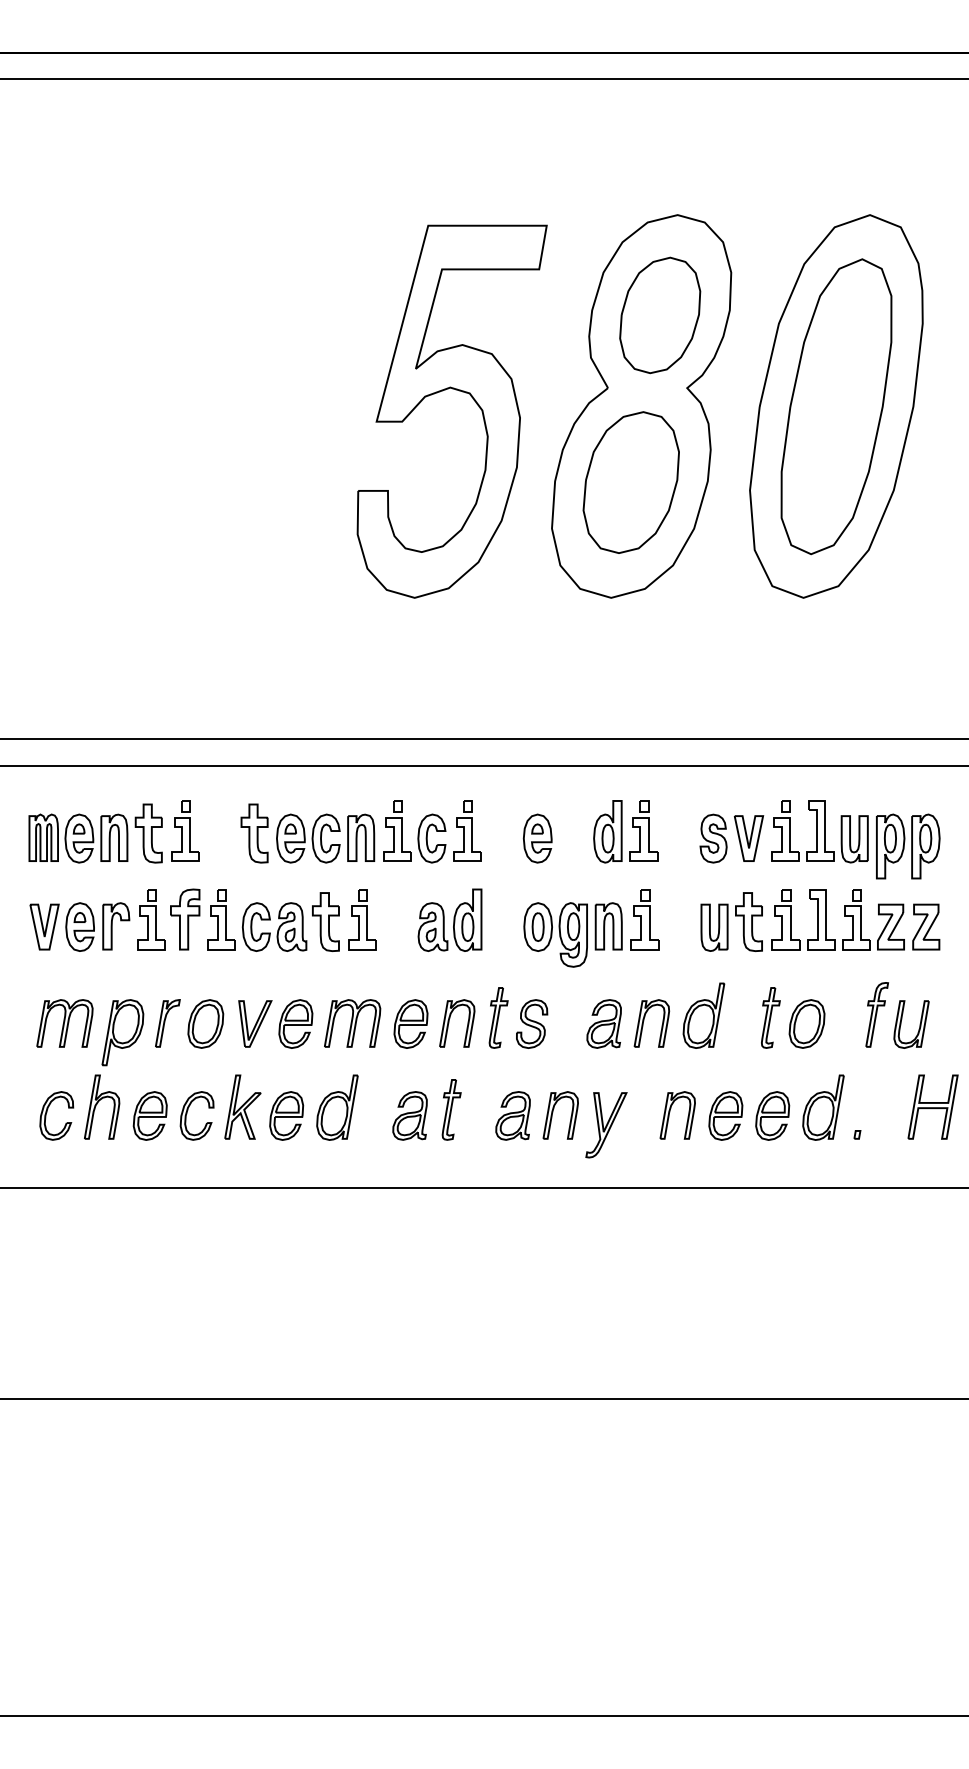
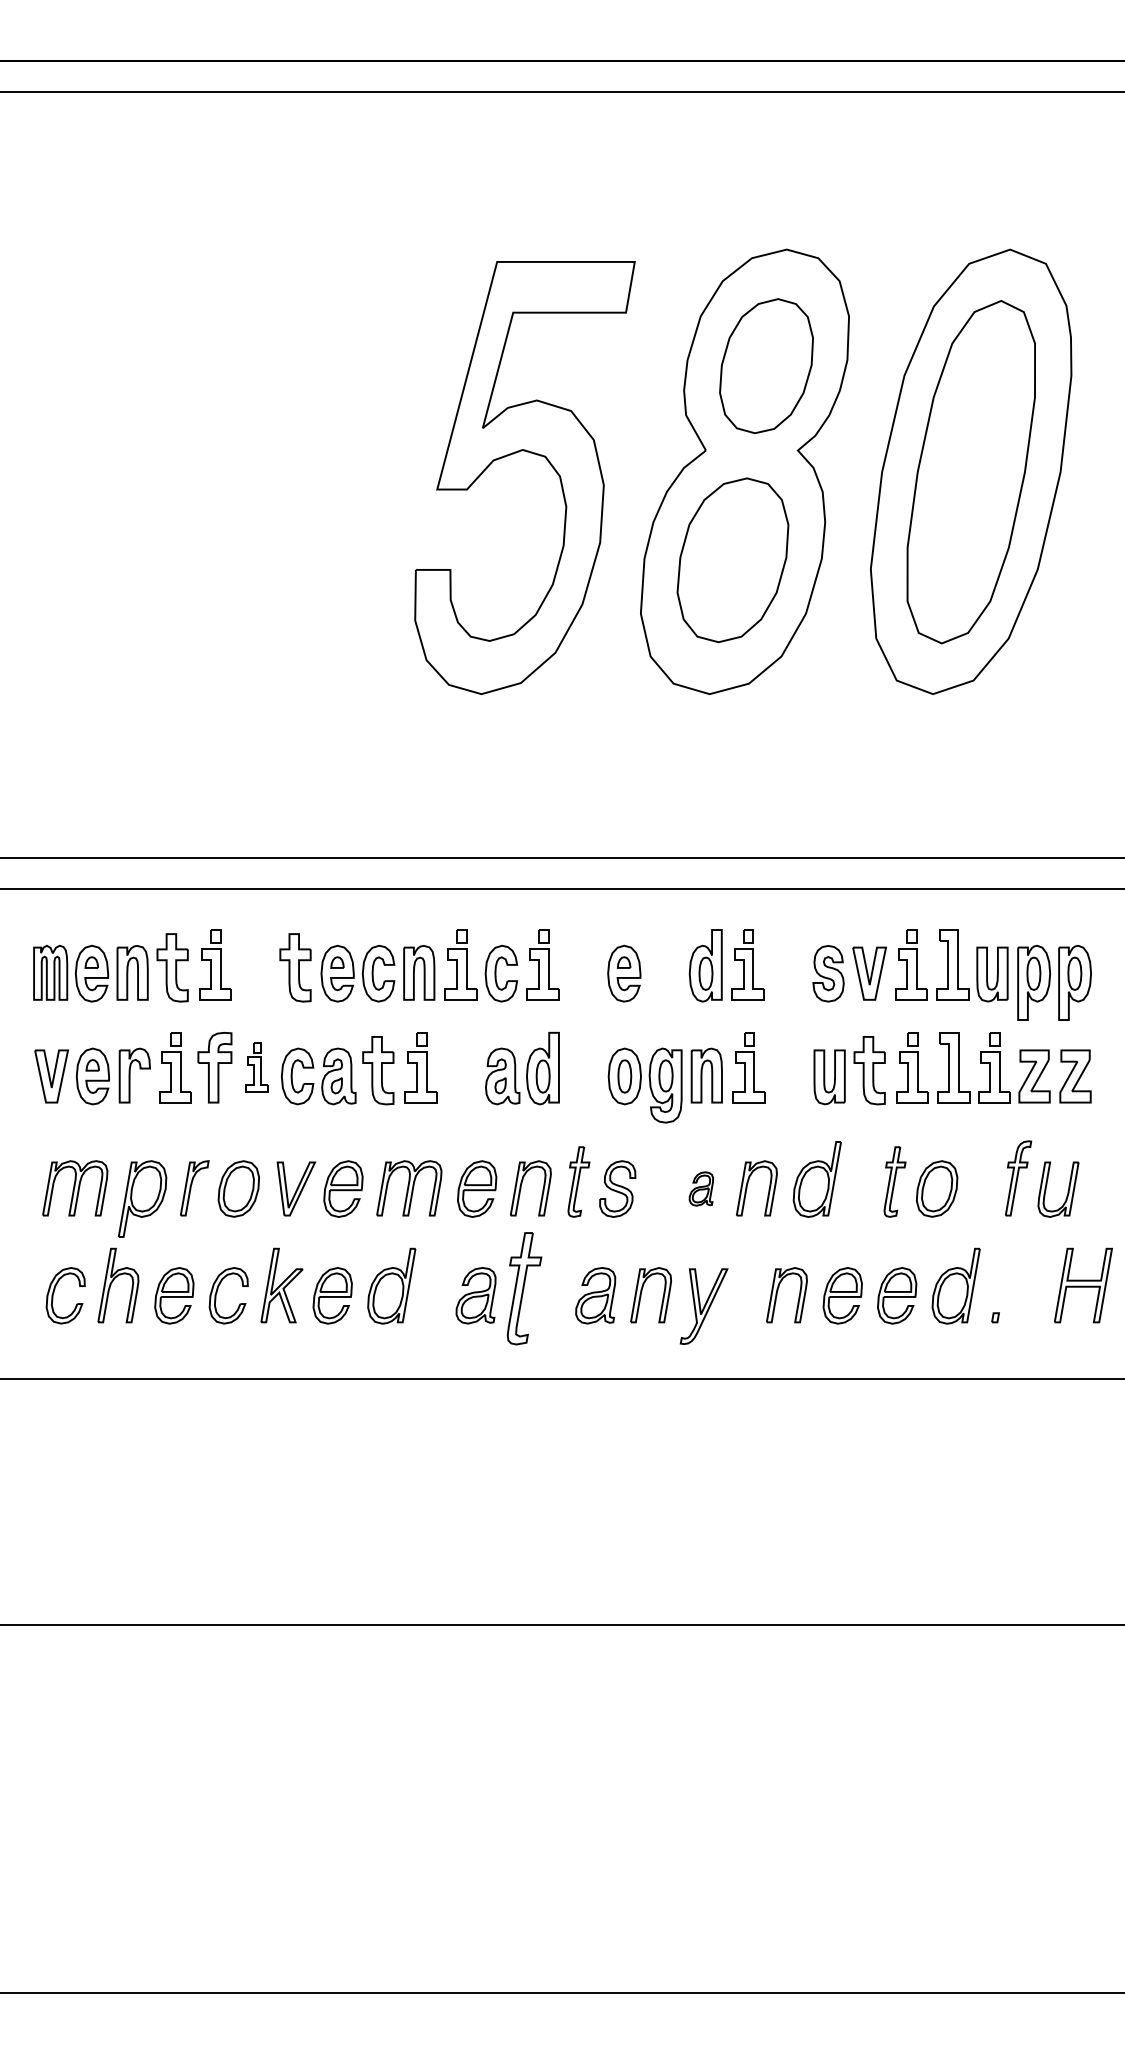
part: (221, 919) -> (257, 1067), size x0.7
part: (603, 1023) -> (700, 1188), size x0.6
part: (451, 1109) -> (524, 1288), size x1.6

